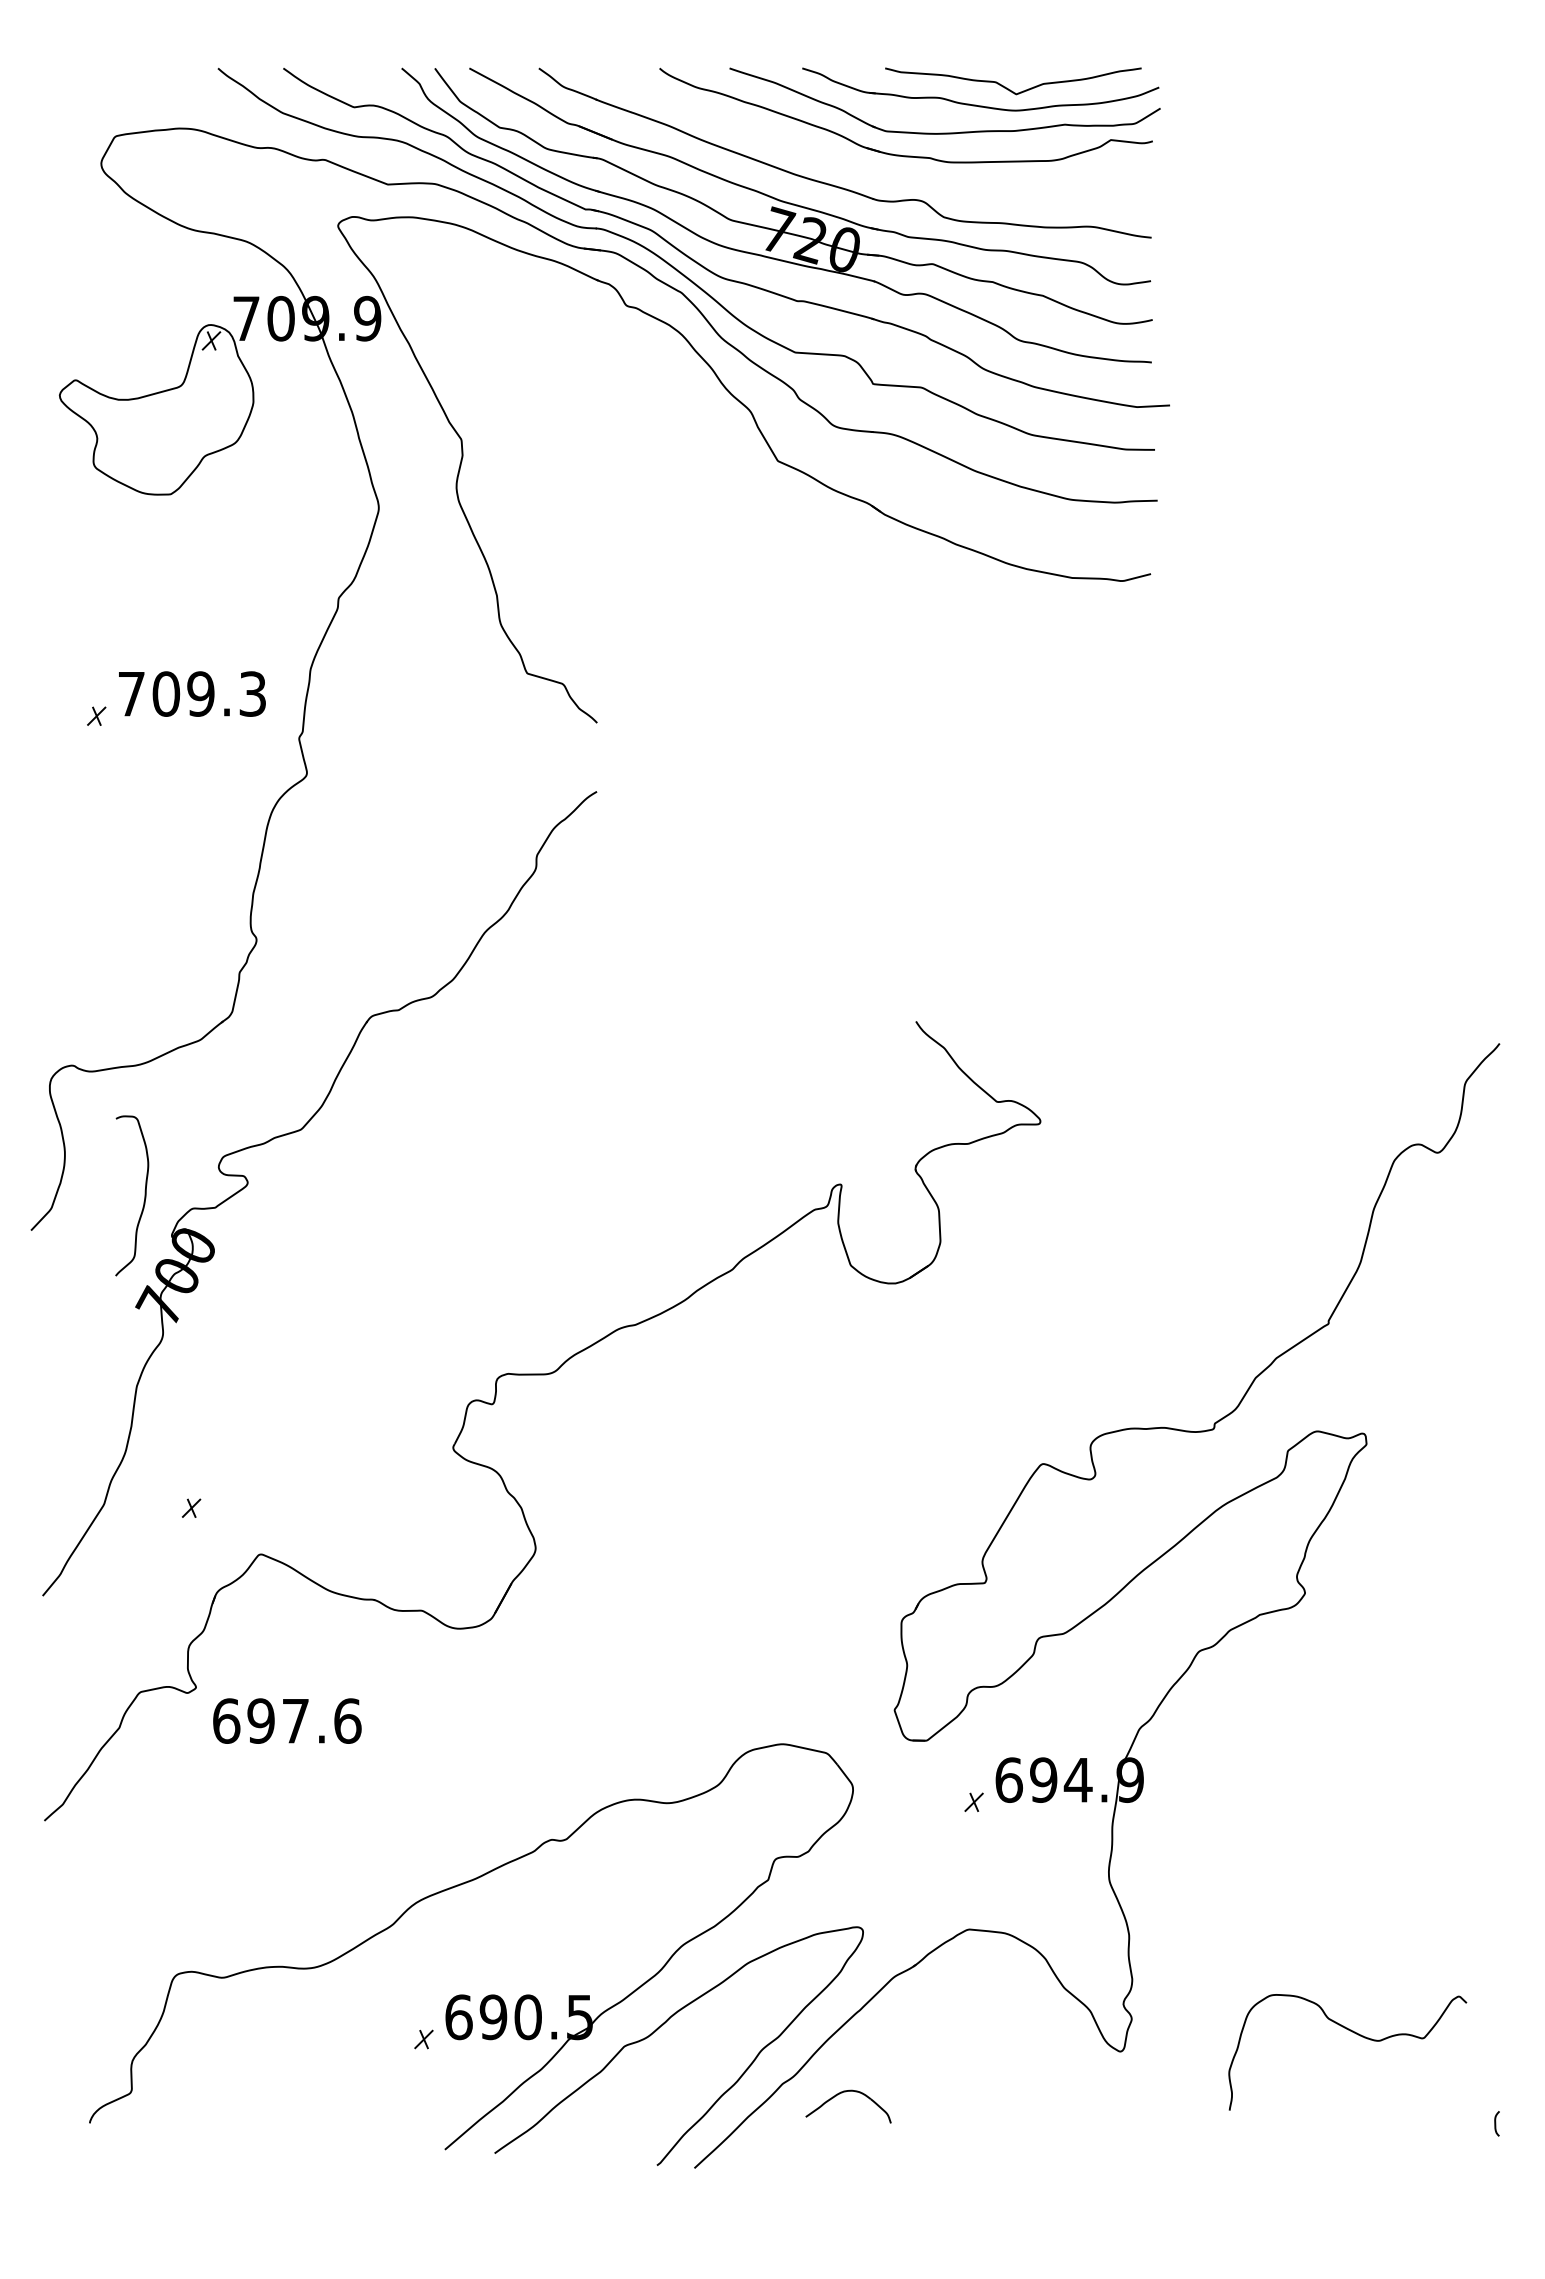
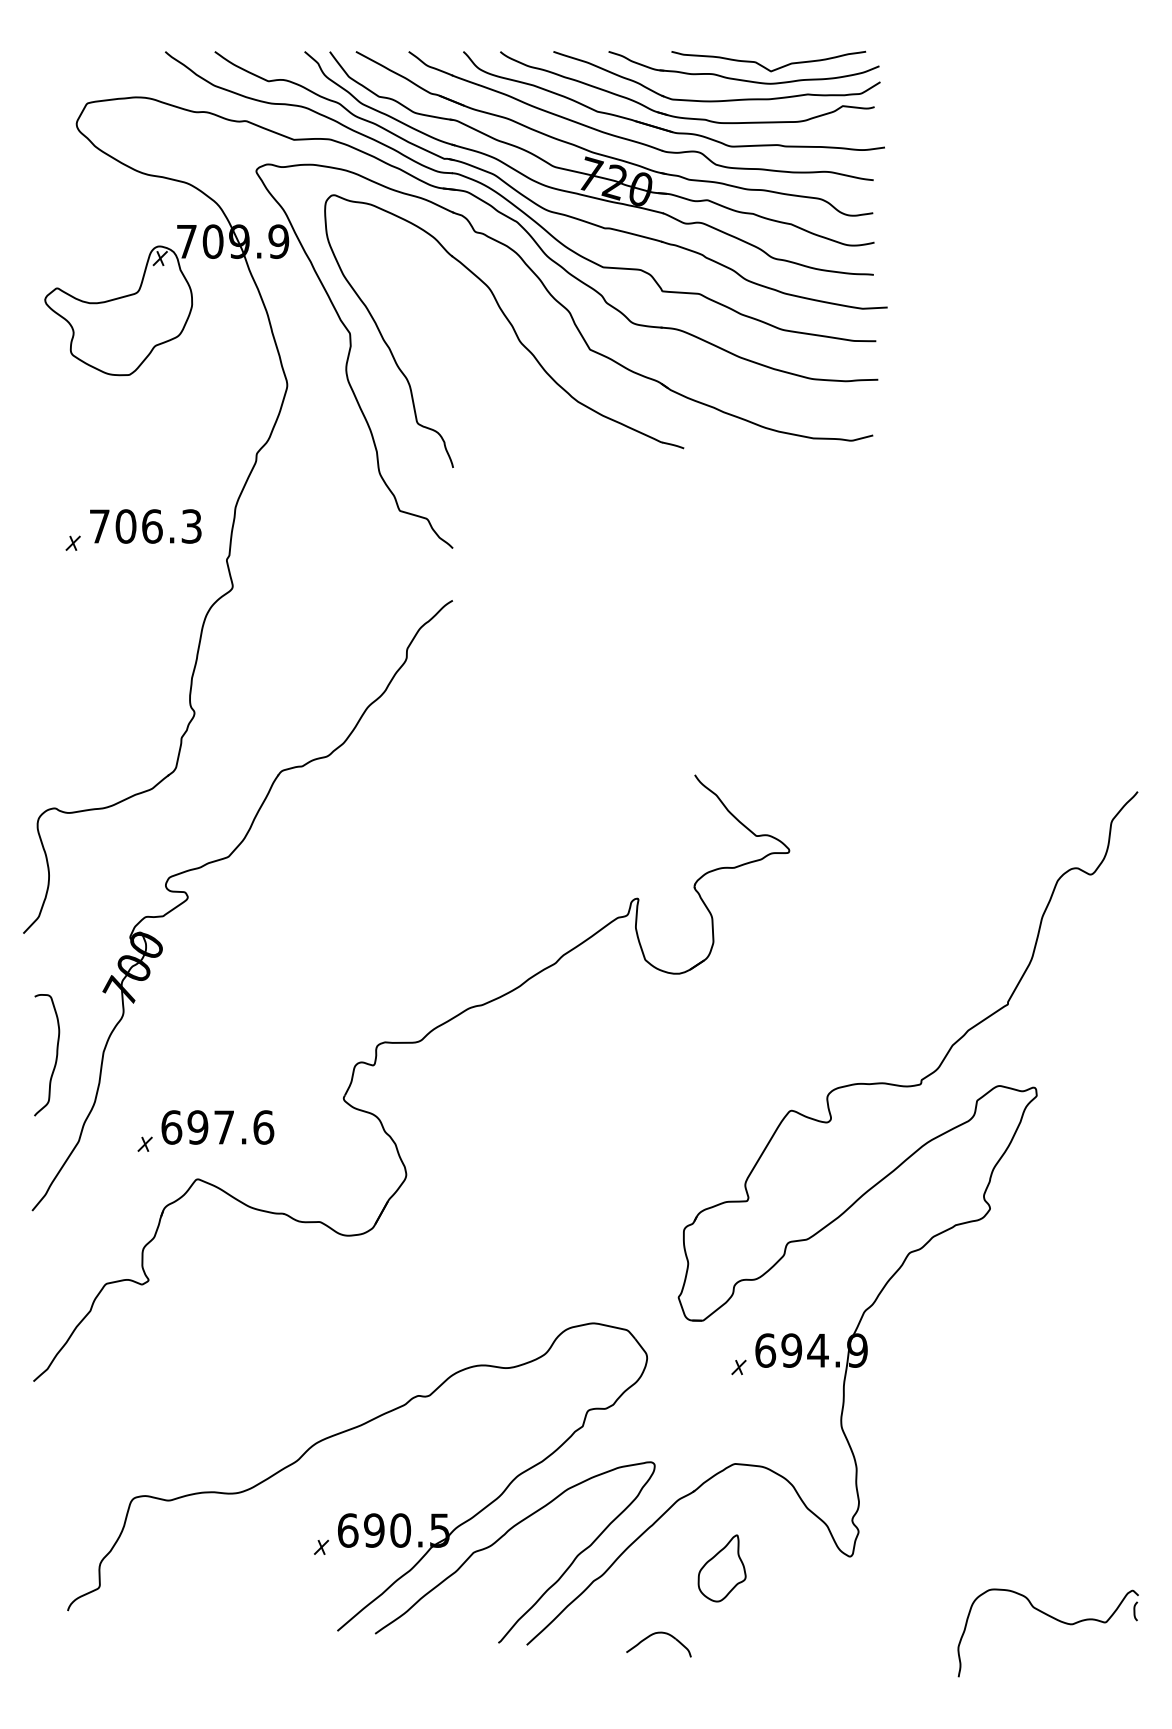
part: (874, 169) -> (663, 128), added
part: (673, 429) -> (510, 325), added
text: (200, 693) -> (151, 526), 709.3 -> 706.3
curve: (144, 1195) -> (56, 1054), moved
text: (287, 1720) -> (217, 1127), moved
curve: (1356, 2034) -> (1054, 1619), moved
part: (951, 2066) -> (721, 1567), added
part: (845, 2092) -> (656, 1633), moved

